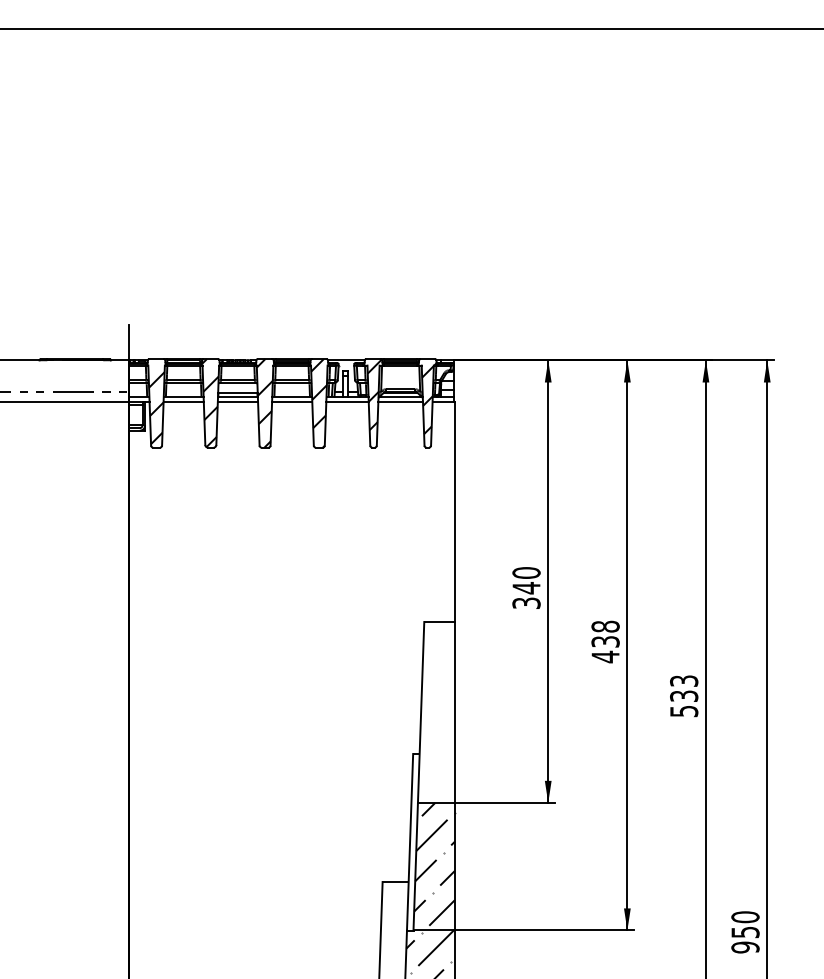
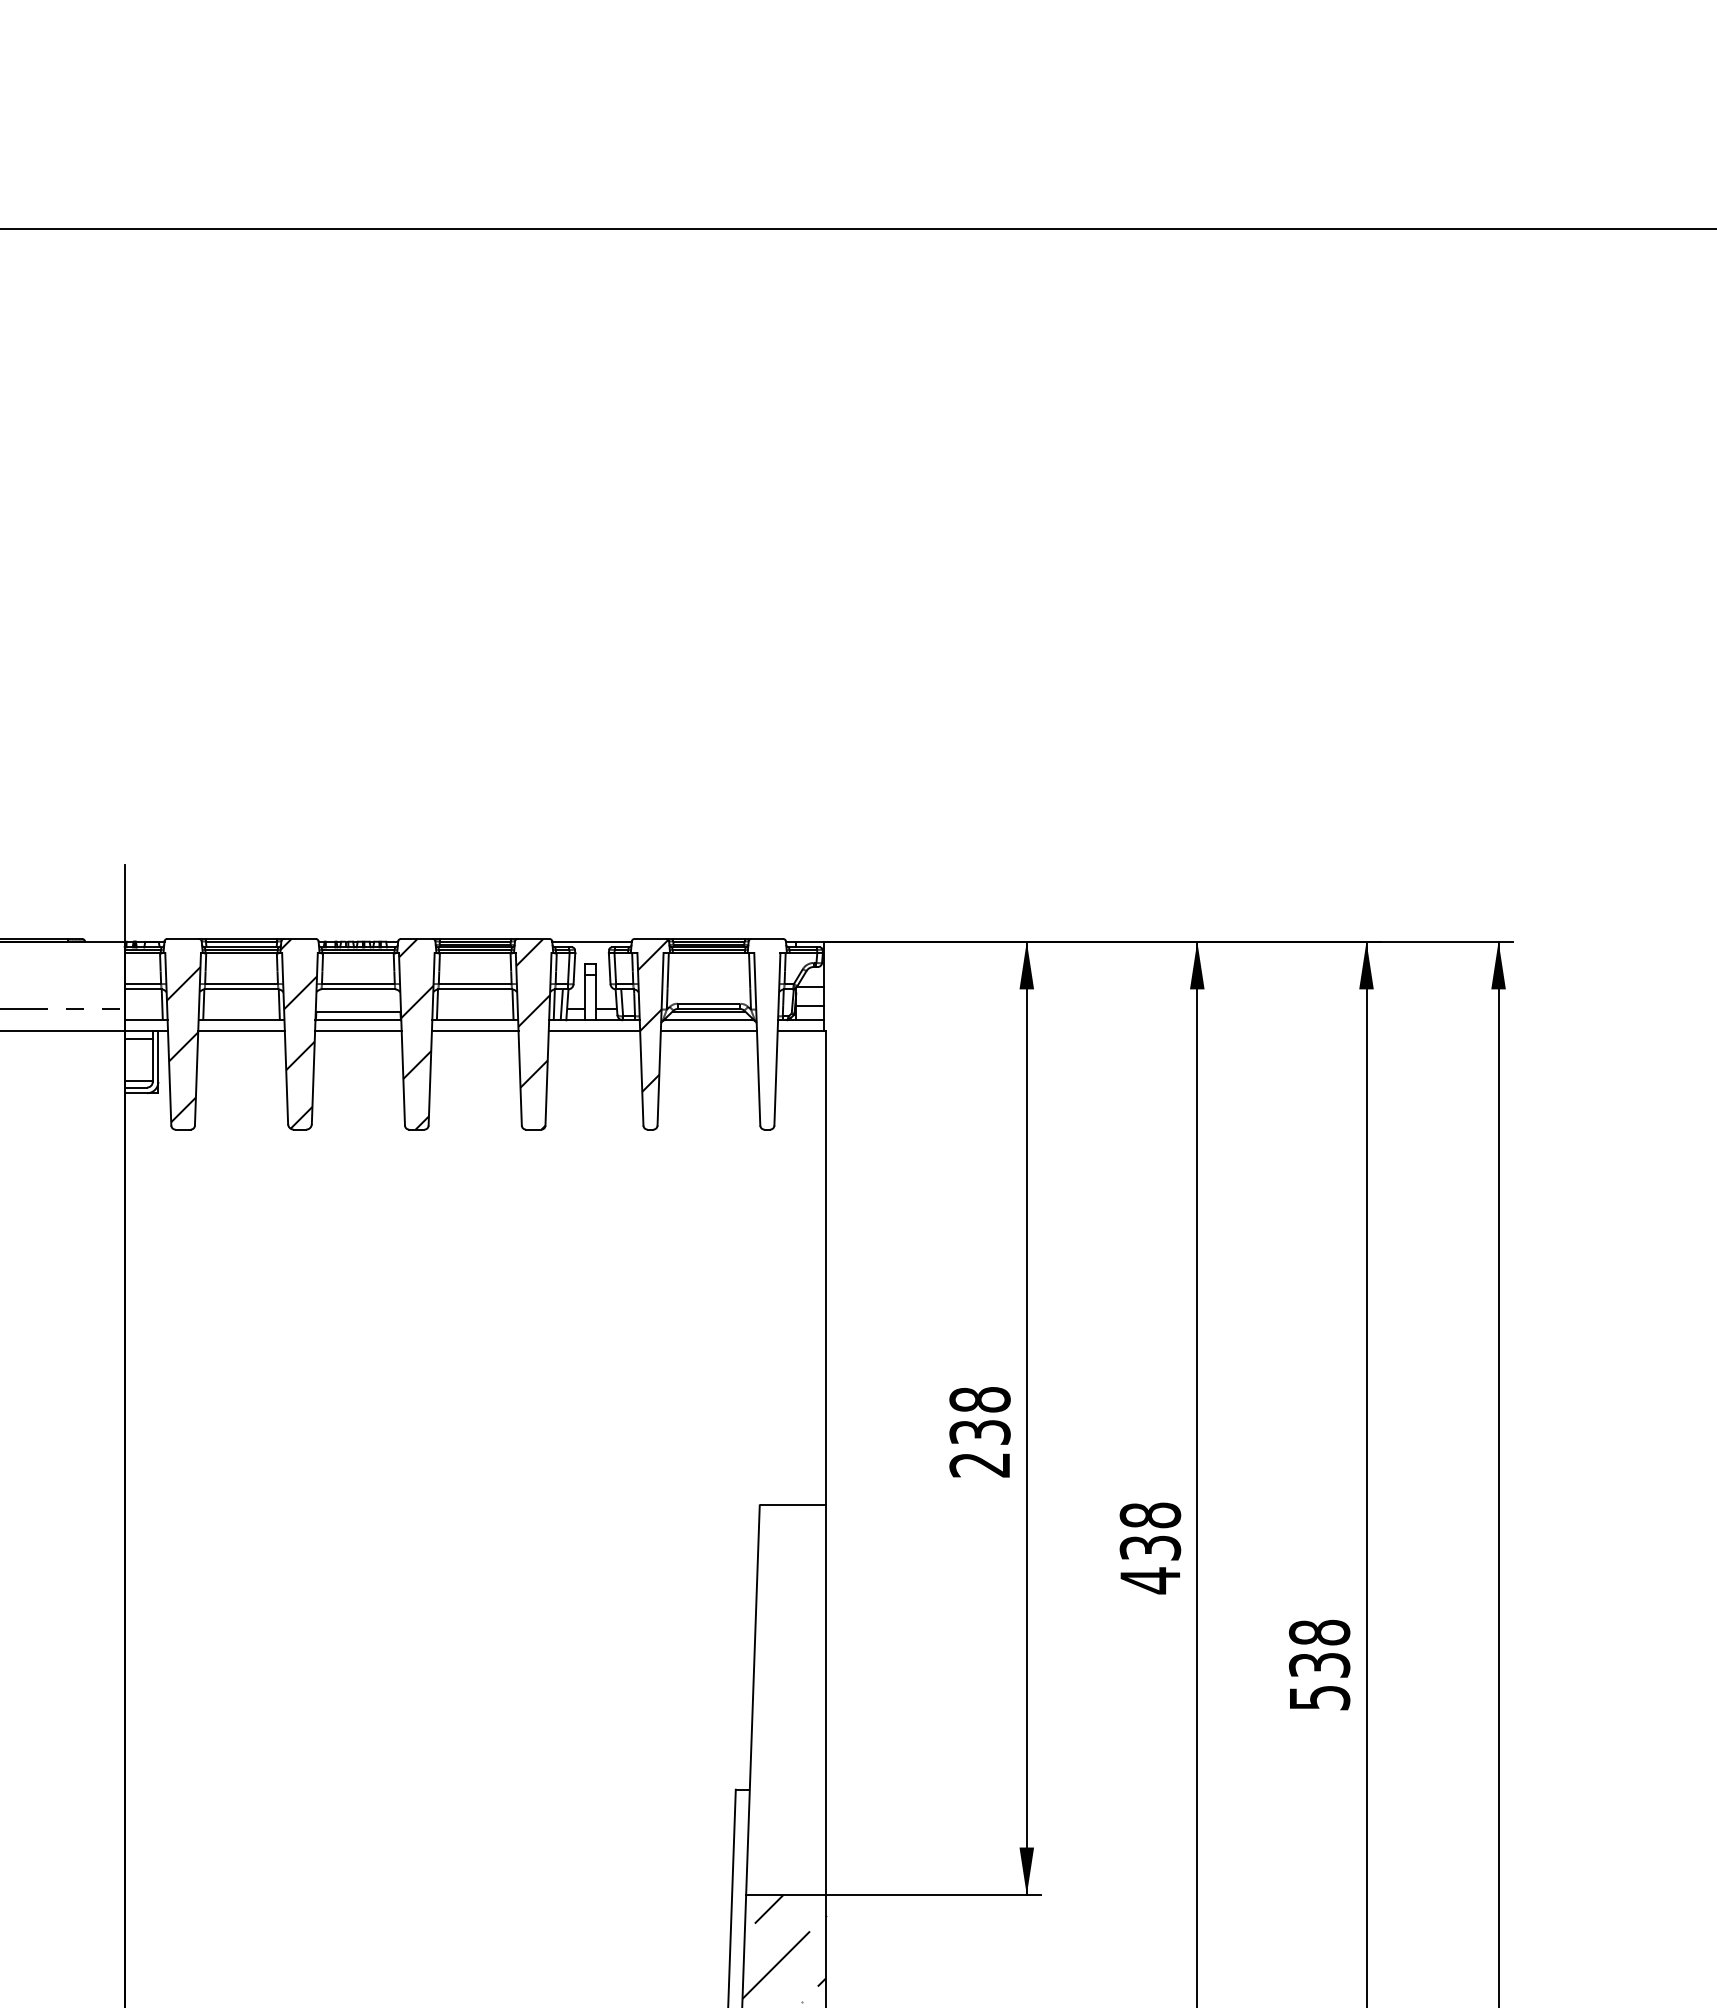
hatch: (429, 398) -> (771, 1023), removed
text: (526, 588) -> (979, 1433), 340 -> 238
text: (684, 680) -> (1320, 1631), 533 -> 538

